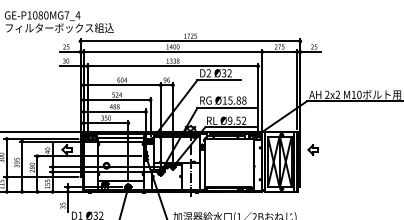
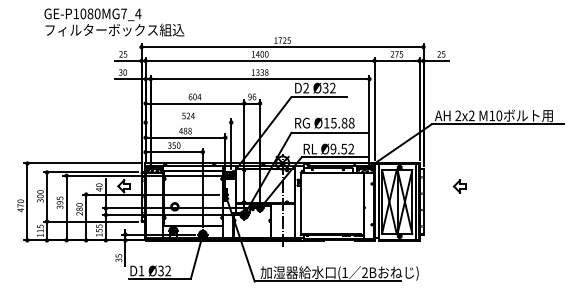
line: (117, 100) -> (188, 122), removed
part: (312, 149) -> (459, 186), moved

